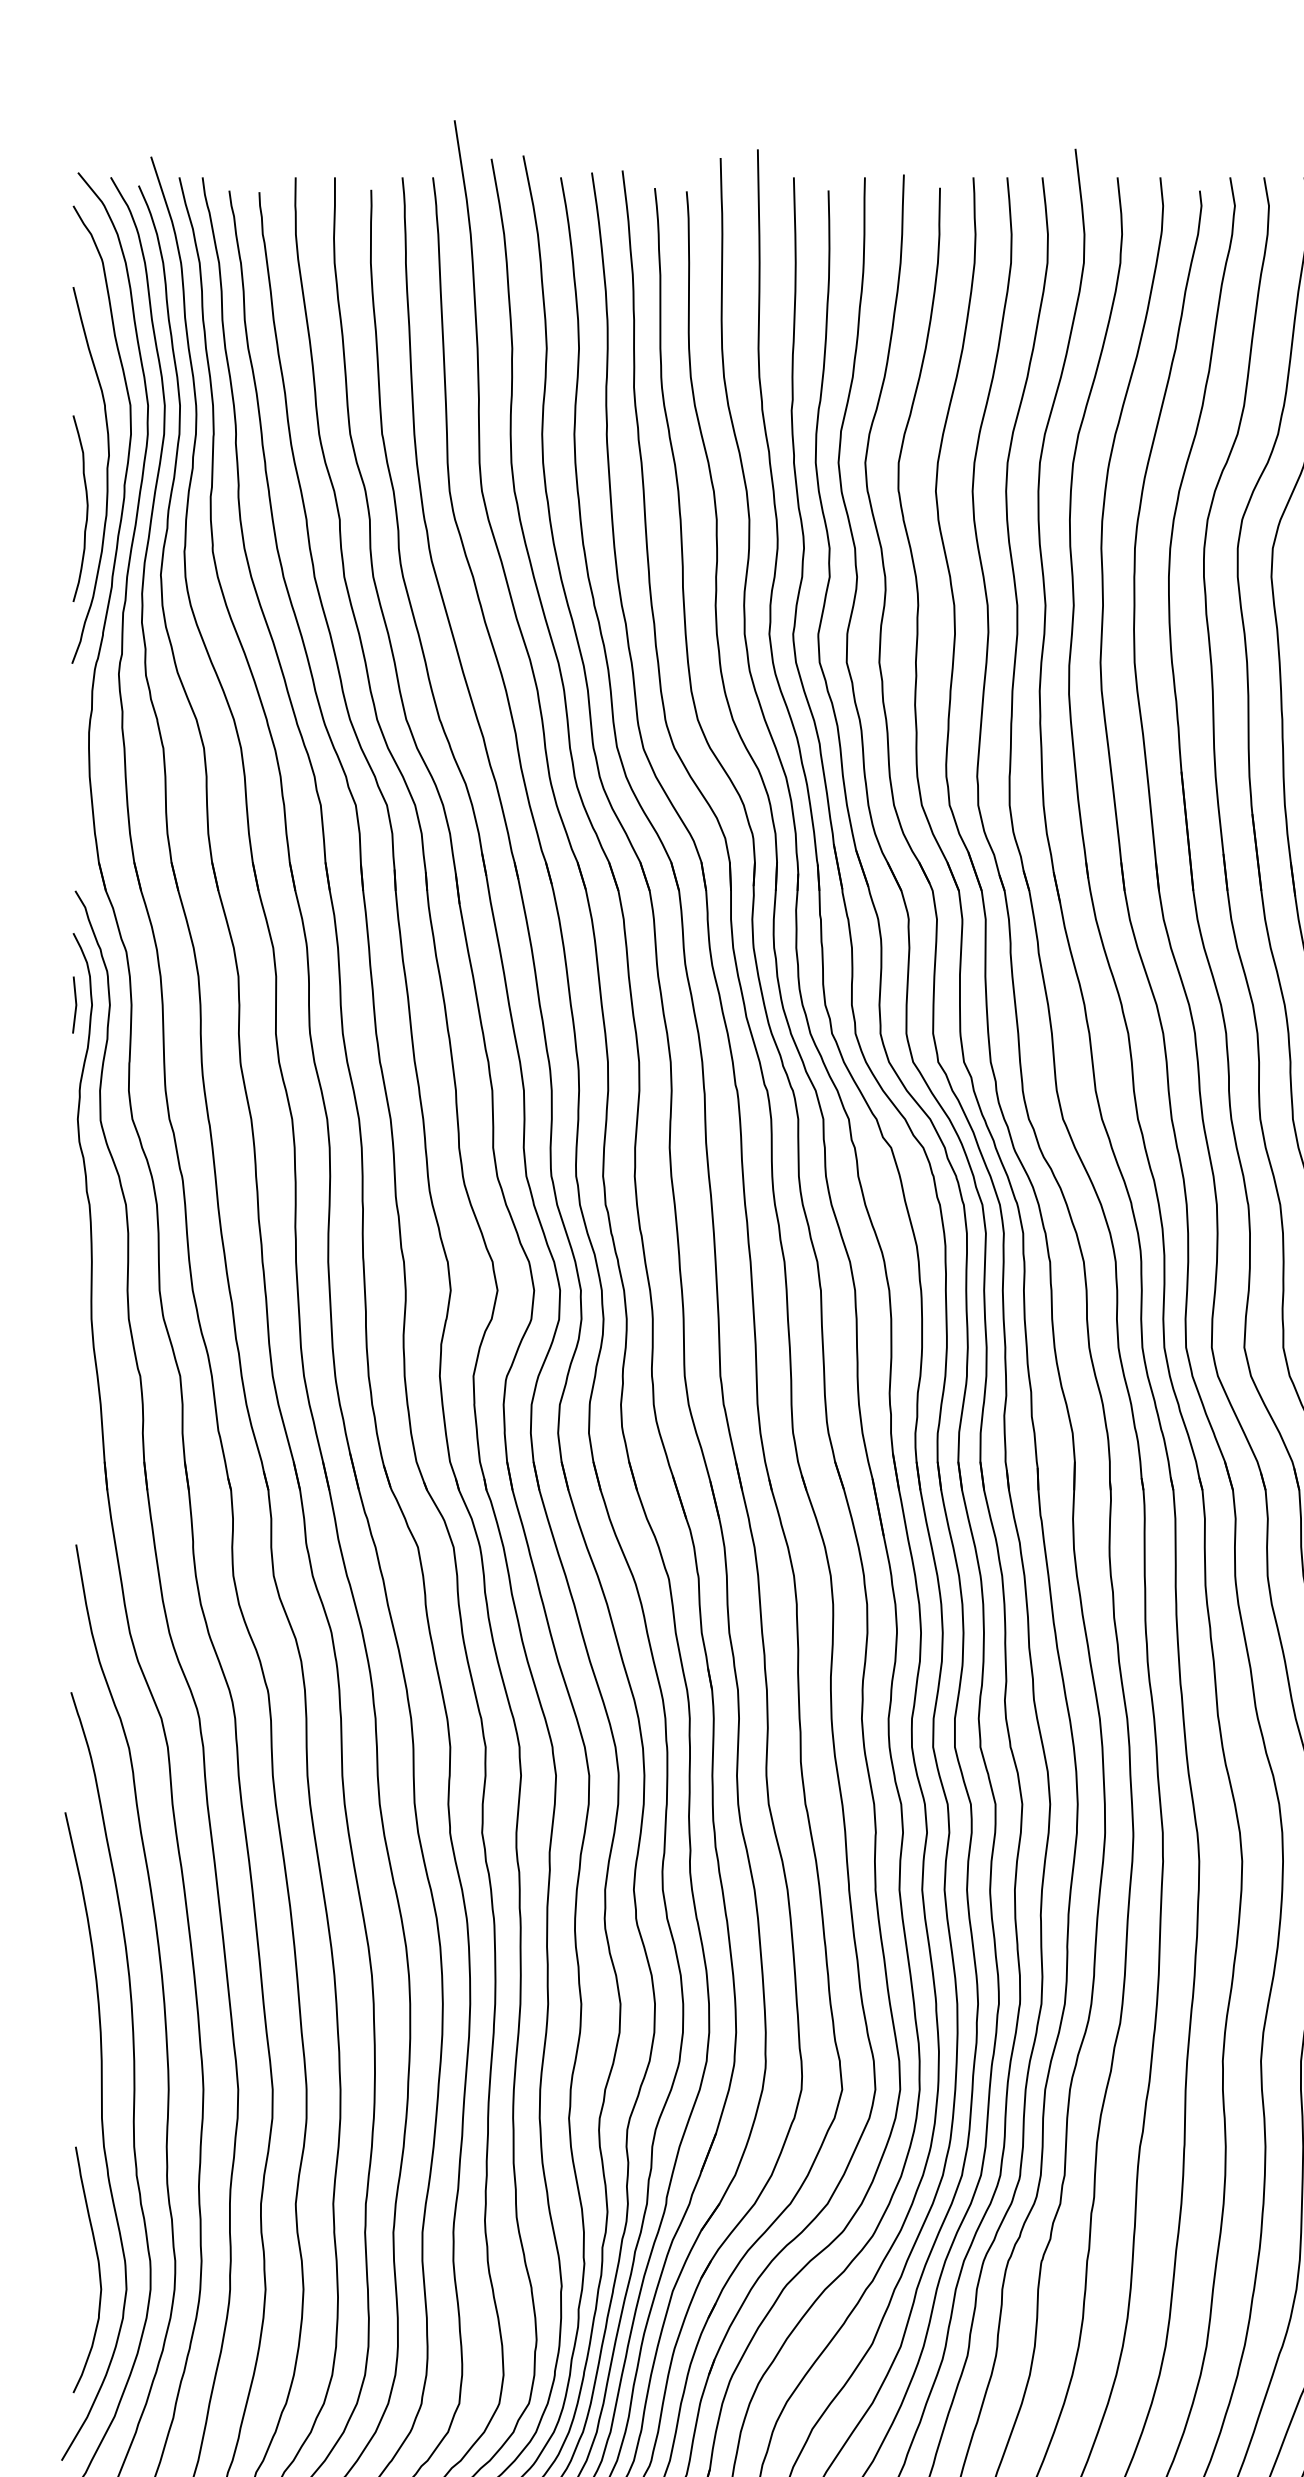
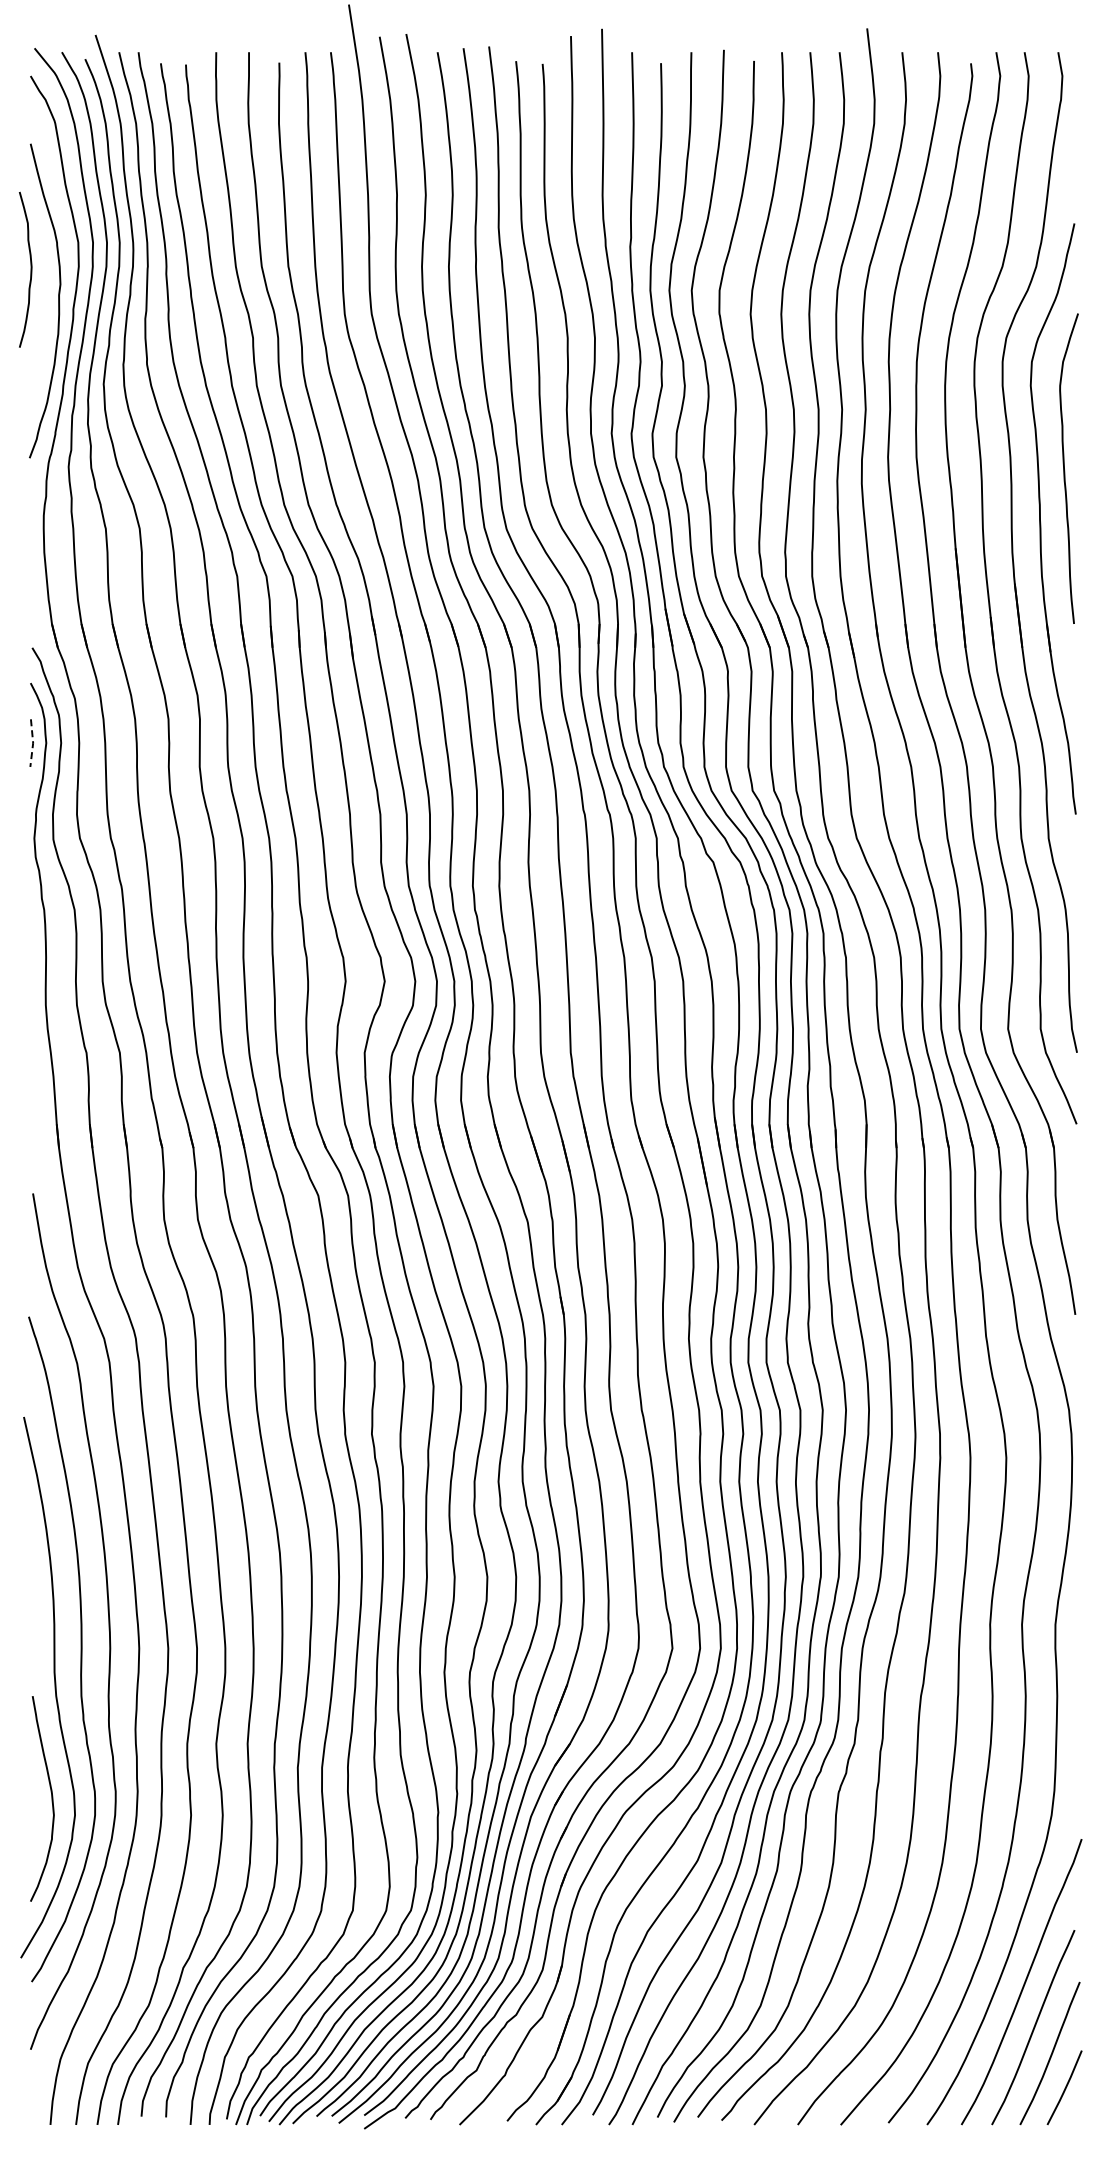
curve: (86, 508) -> (30, 269), moved
line: (76, 1005) -> (33, 743), solid -> dashed

